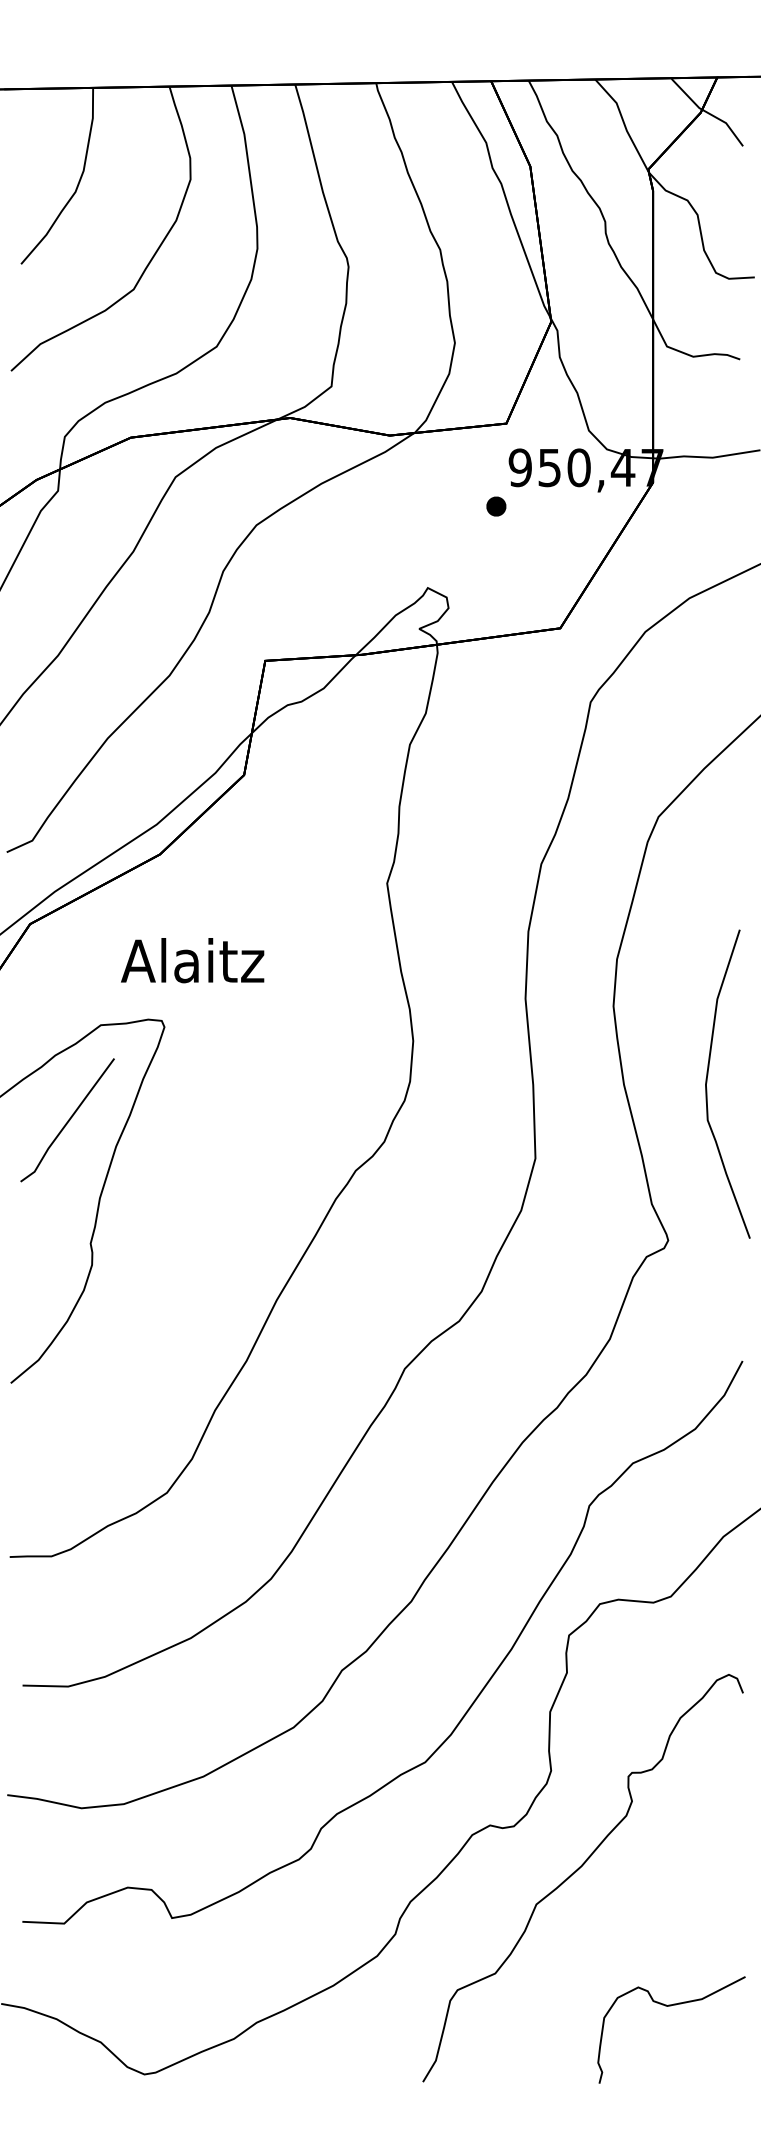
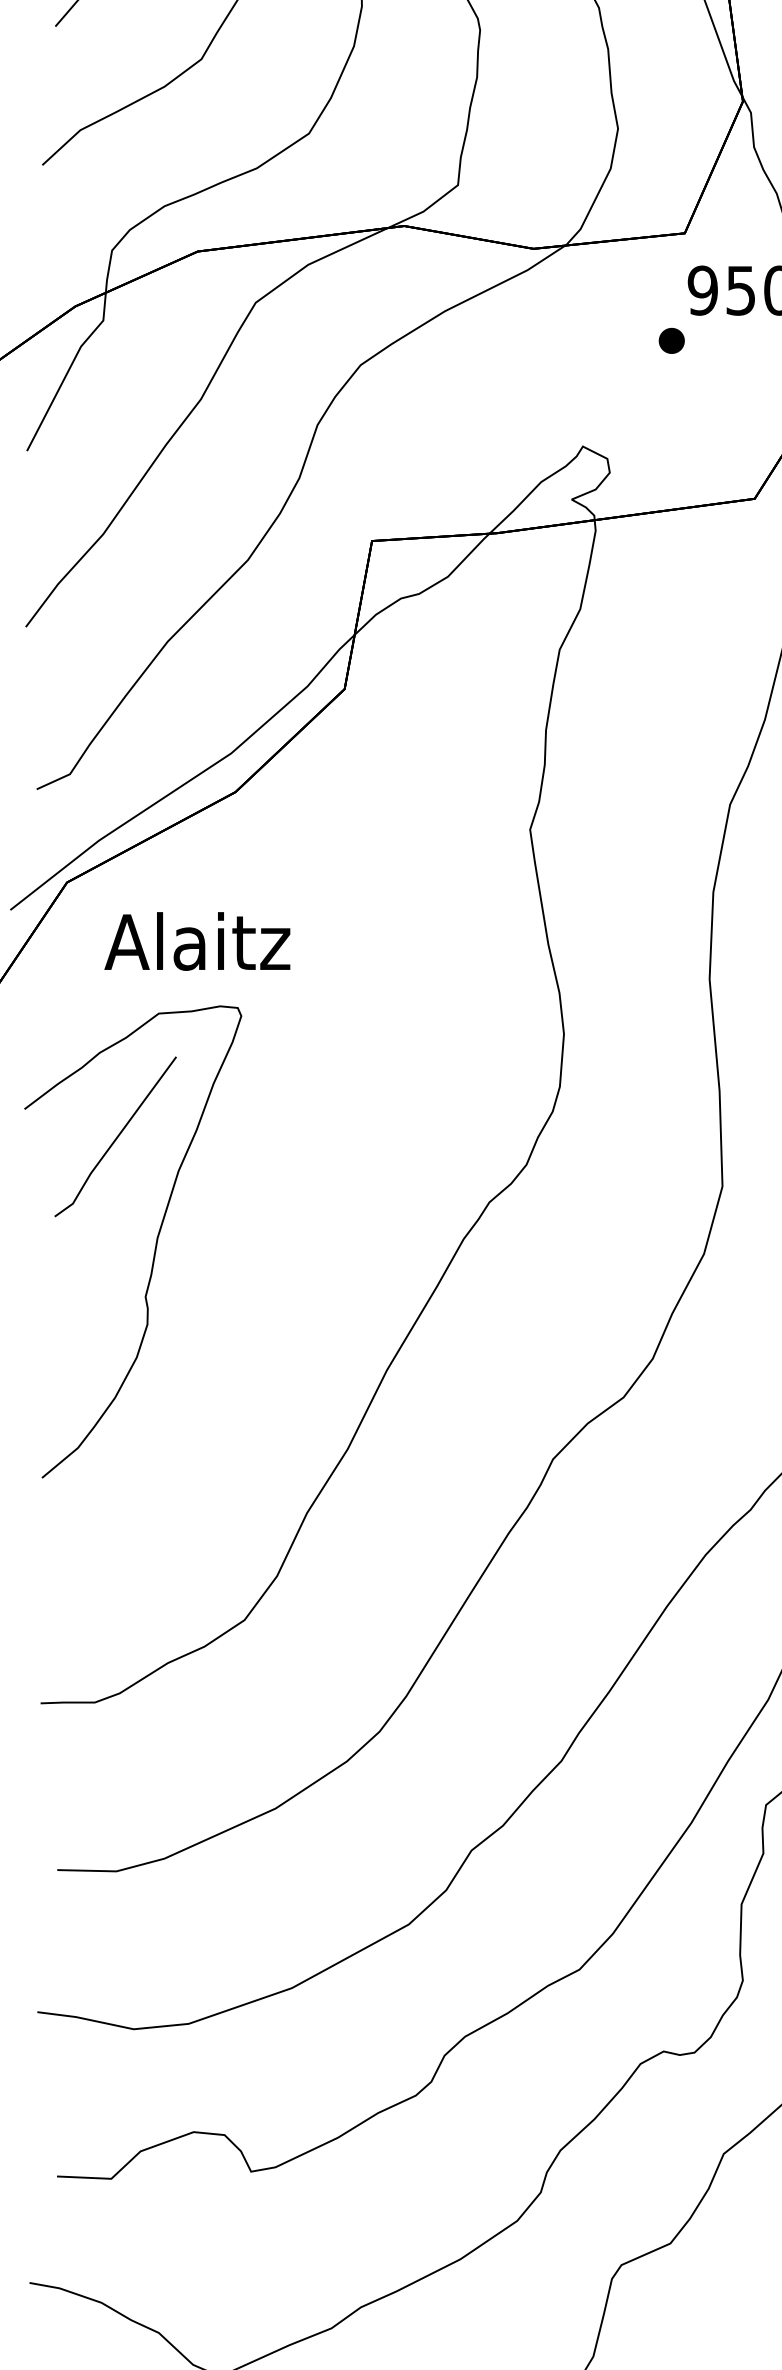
text: (192, 960) -> (197, 941), moved

